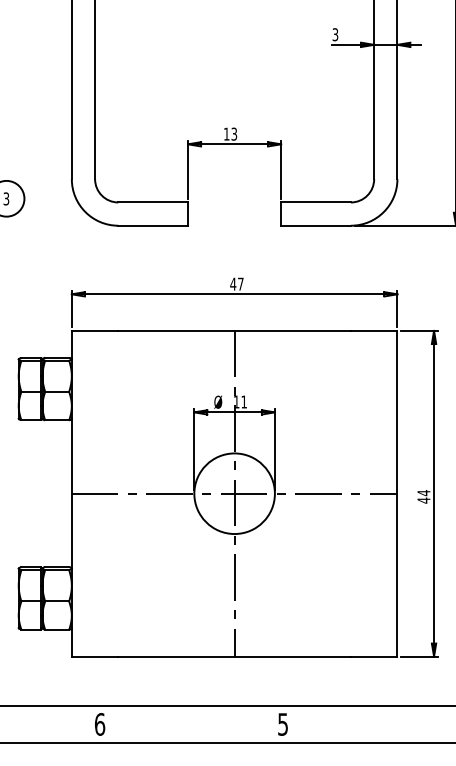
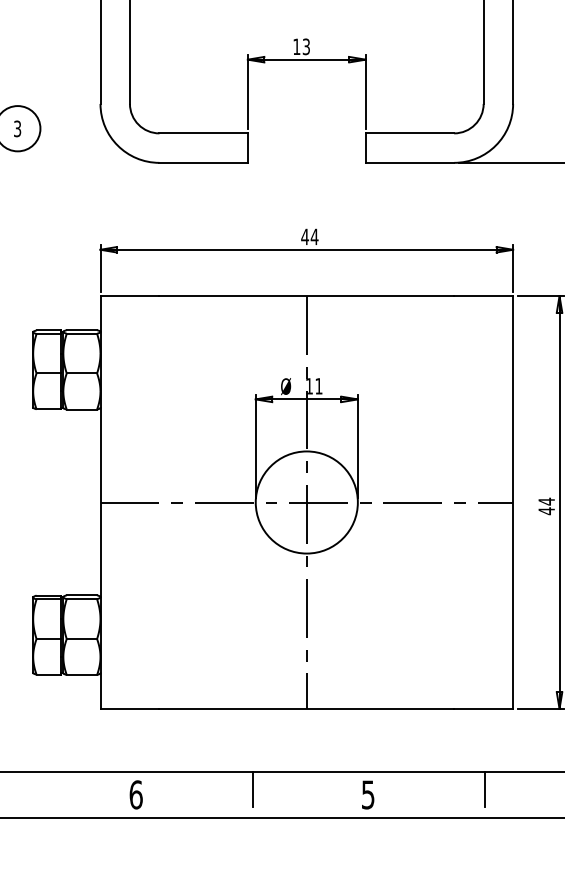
text: (240, 283) -> (314, 236), 47 -> 44
line: (191, 719) -> (252, 788), added
line: (374, 719) -> (484, 788), added

